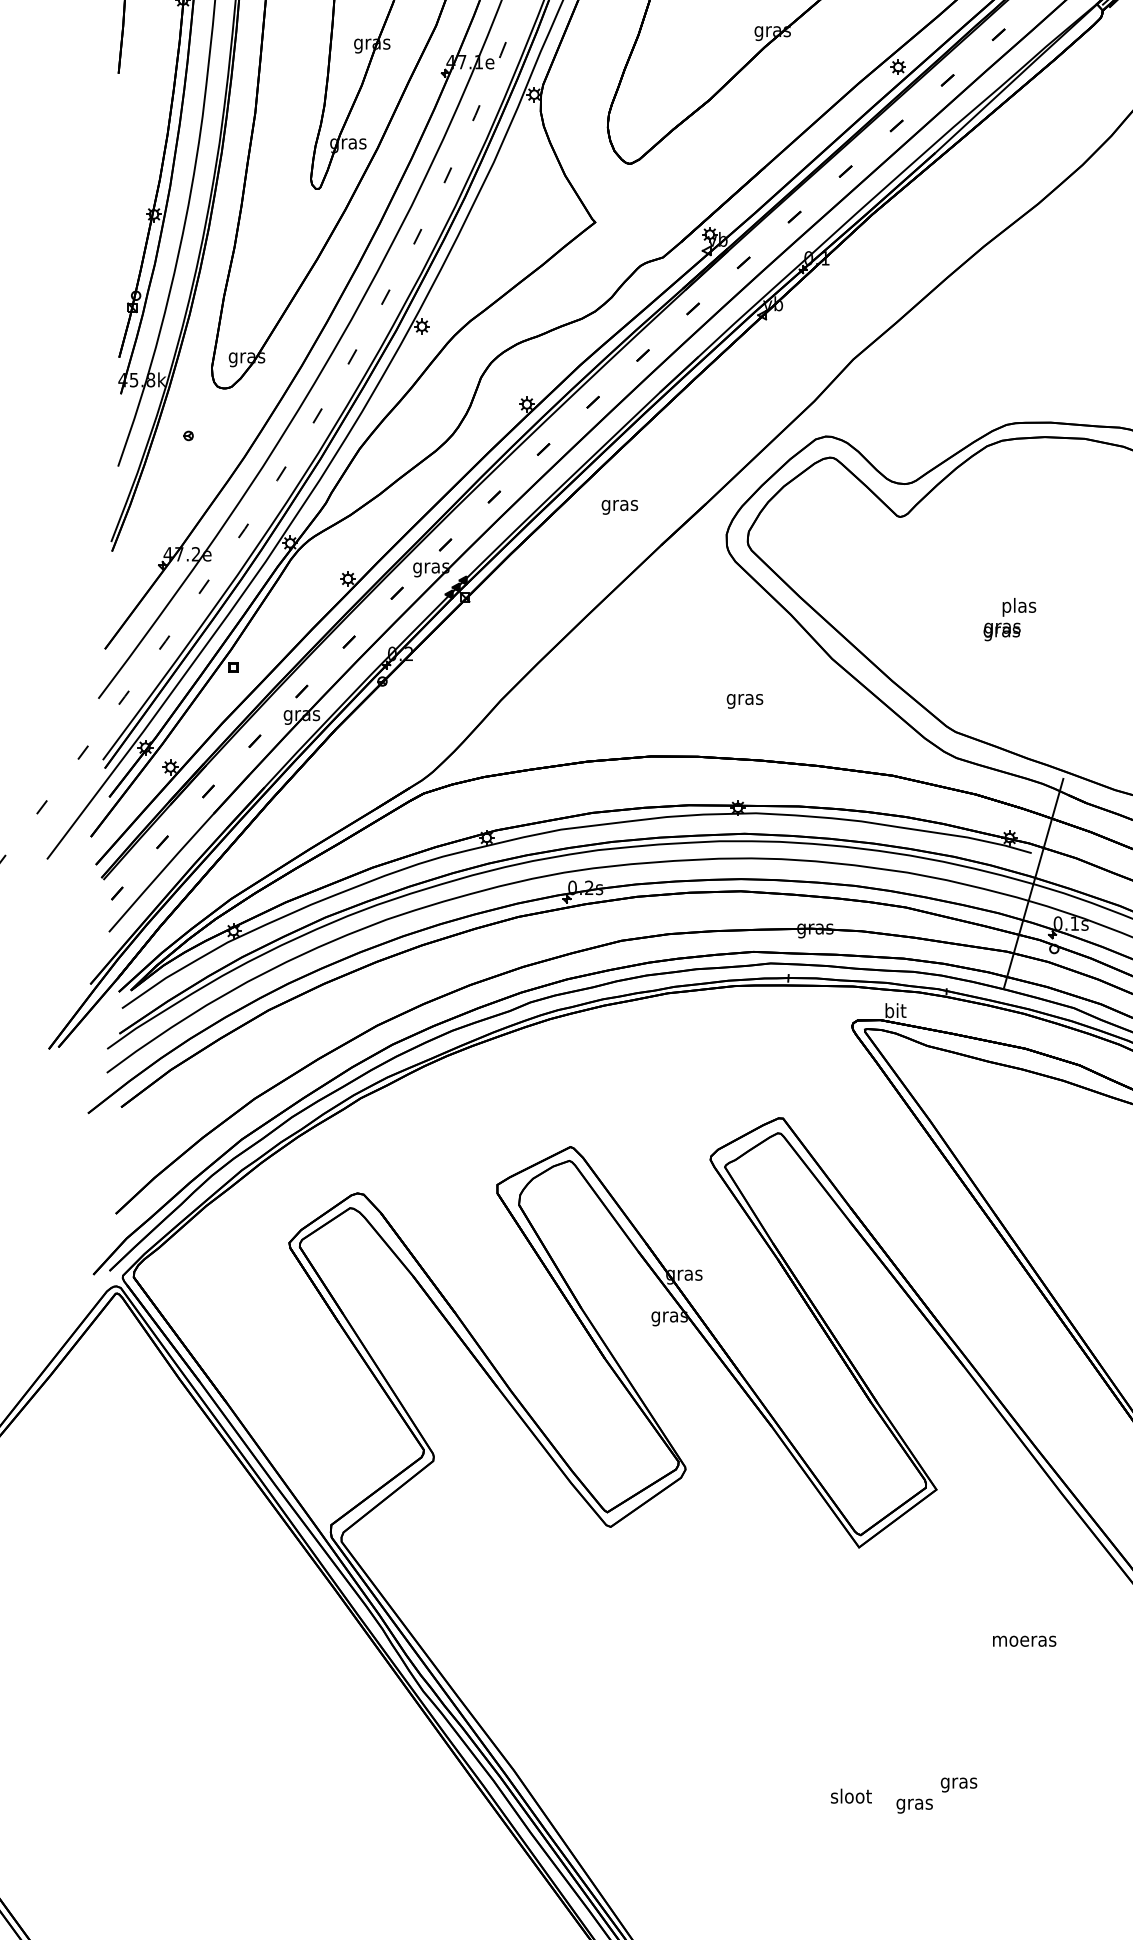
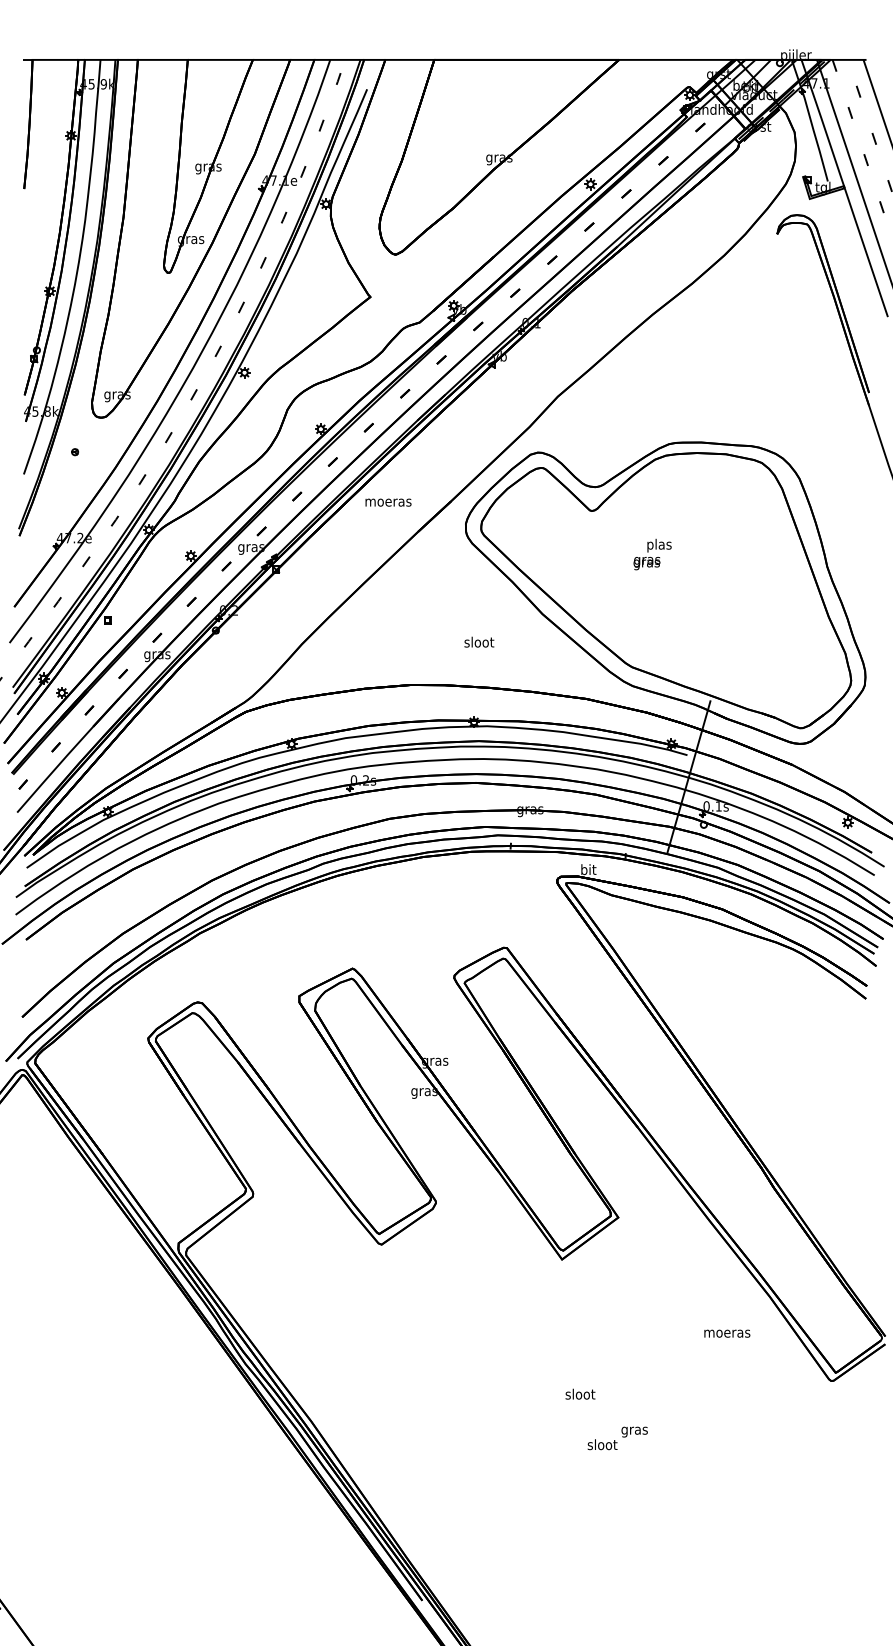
text: (620, 506) -> (388, 503), gras -> moeras
text: (1009, 619) -> (652, 554), moved
text: (745, 699) -> (479, 643), gras -> sloot
text: (1024, 1641) -> (727, 1333), moved
text: (851, 1795) -> (580, 1393), moved
text: (914, 1803) -> (602, 1445), gras -> sloot

